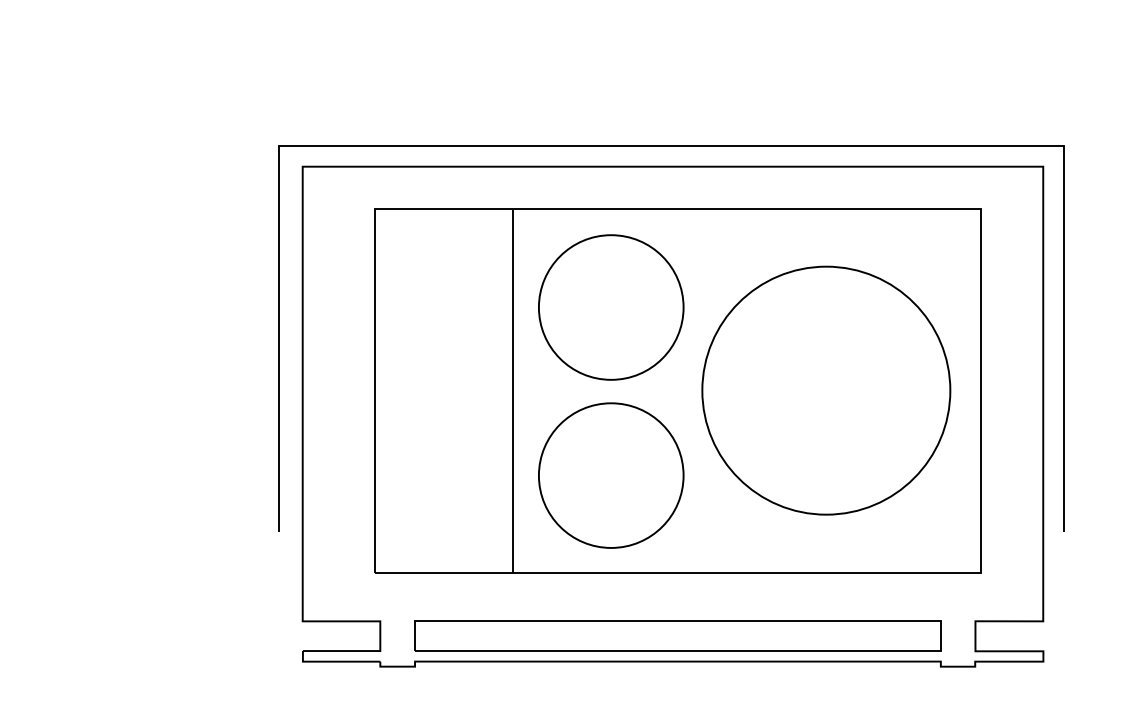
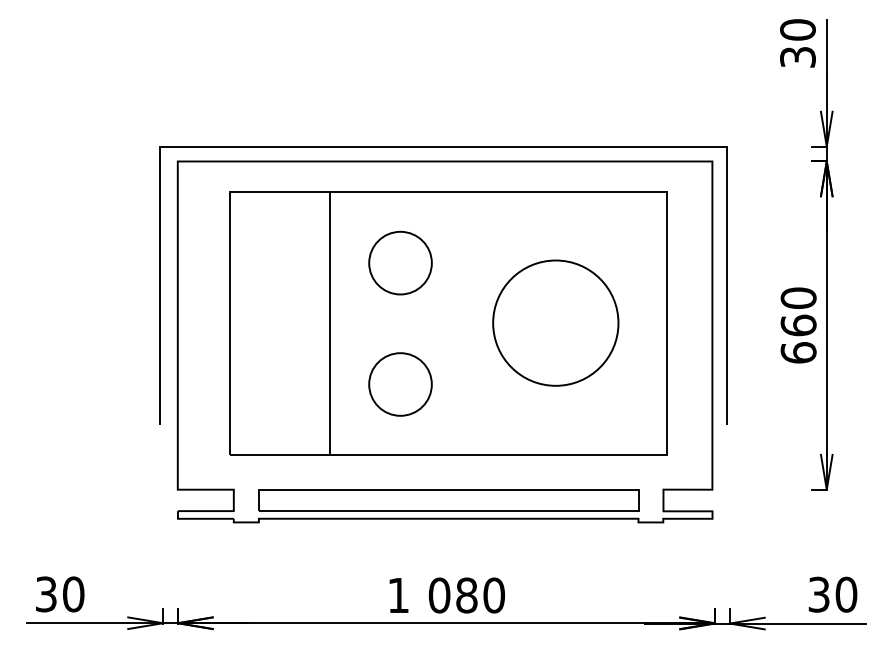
circle: (611, 306) -> (400, 262), size x0.6
circle: (825, 389) -> (555, 322), size x0.7
circle: (611, 475) -> (400, 384), size x0.6

